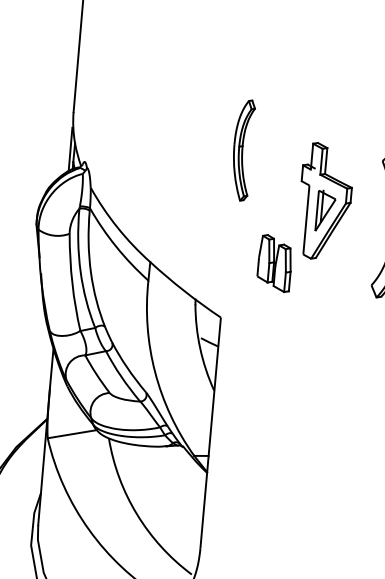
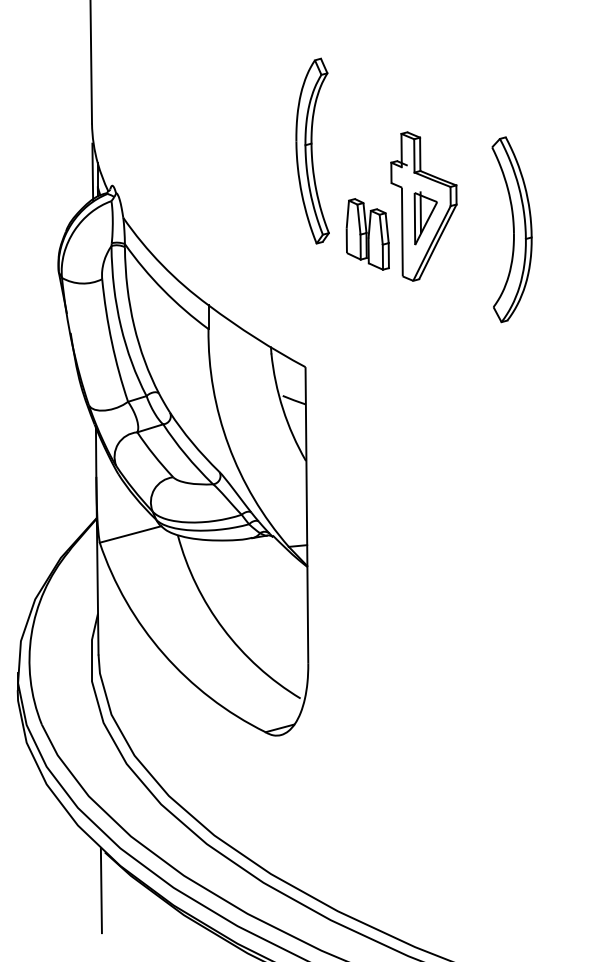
part: (242, 149) -> (312, 150), size x1.43
part: (274, 263) -> (367, 234), moved

